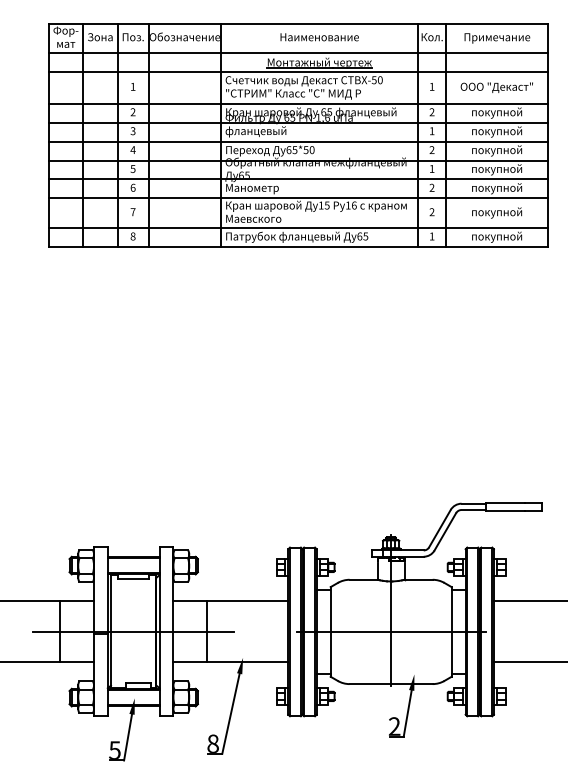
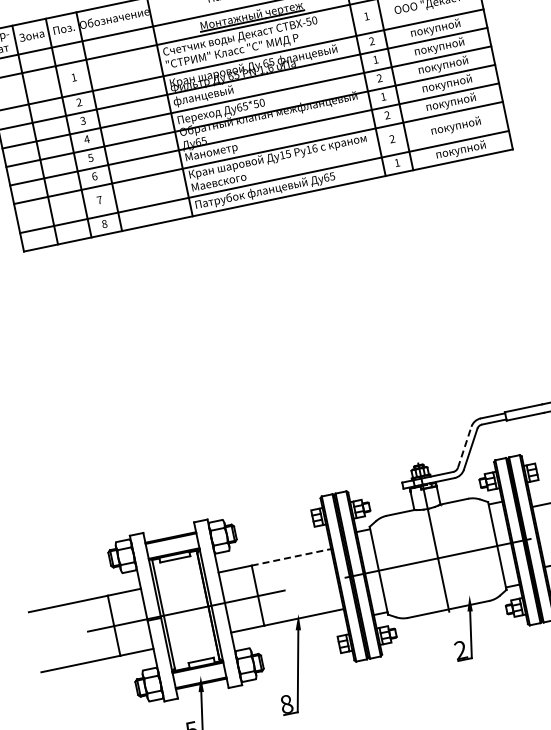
line: (439, 528) -> (464, 447), solid -> dashed
line: (248, 600) -> (292, 556), solid -> dashed

